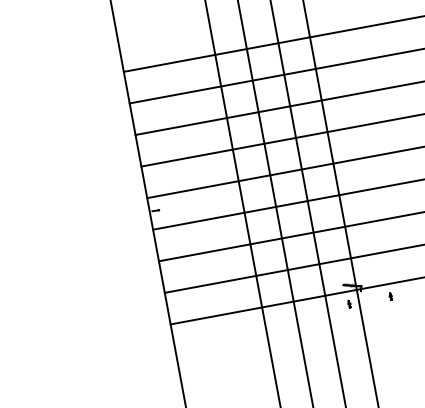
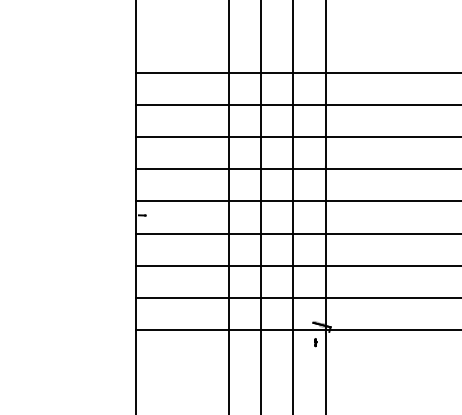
part: (390, 296) -> (357, 342), removed

